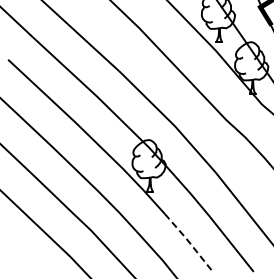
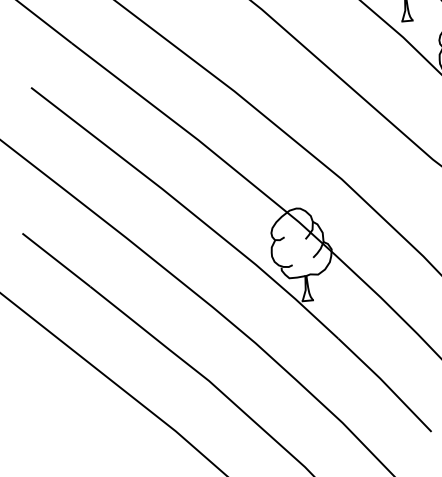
line: (188, 241) -> (385, 384), dashed -> solid

